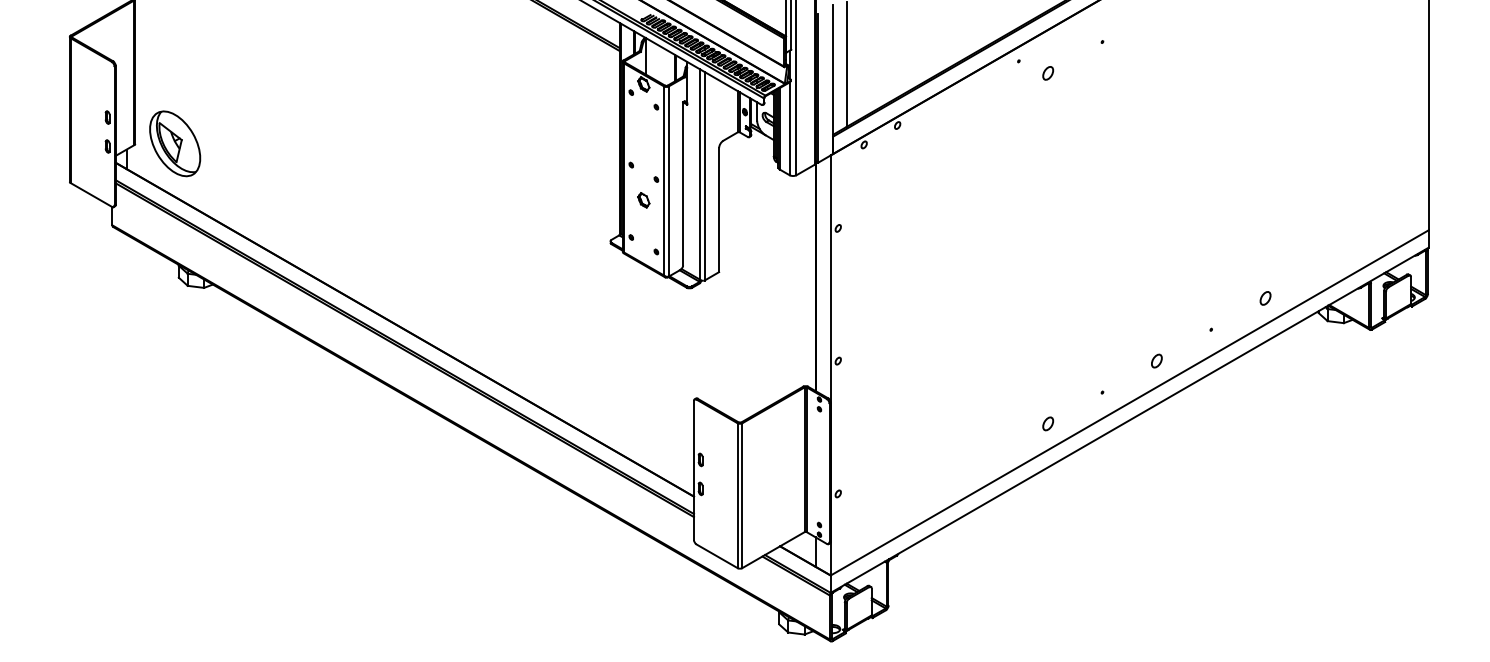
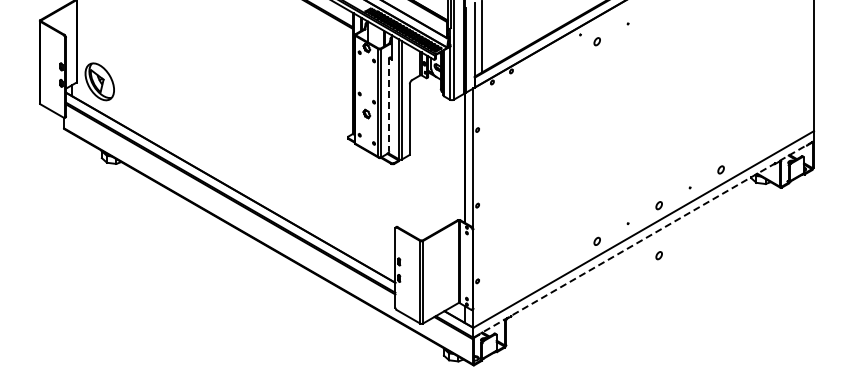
line: (683, 185) -> (389, 105), solid -> dashed
line: (1129, 420) -> (643, 239), solid -> dashed
part: (1155, 448) -> (658, 255), added

